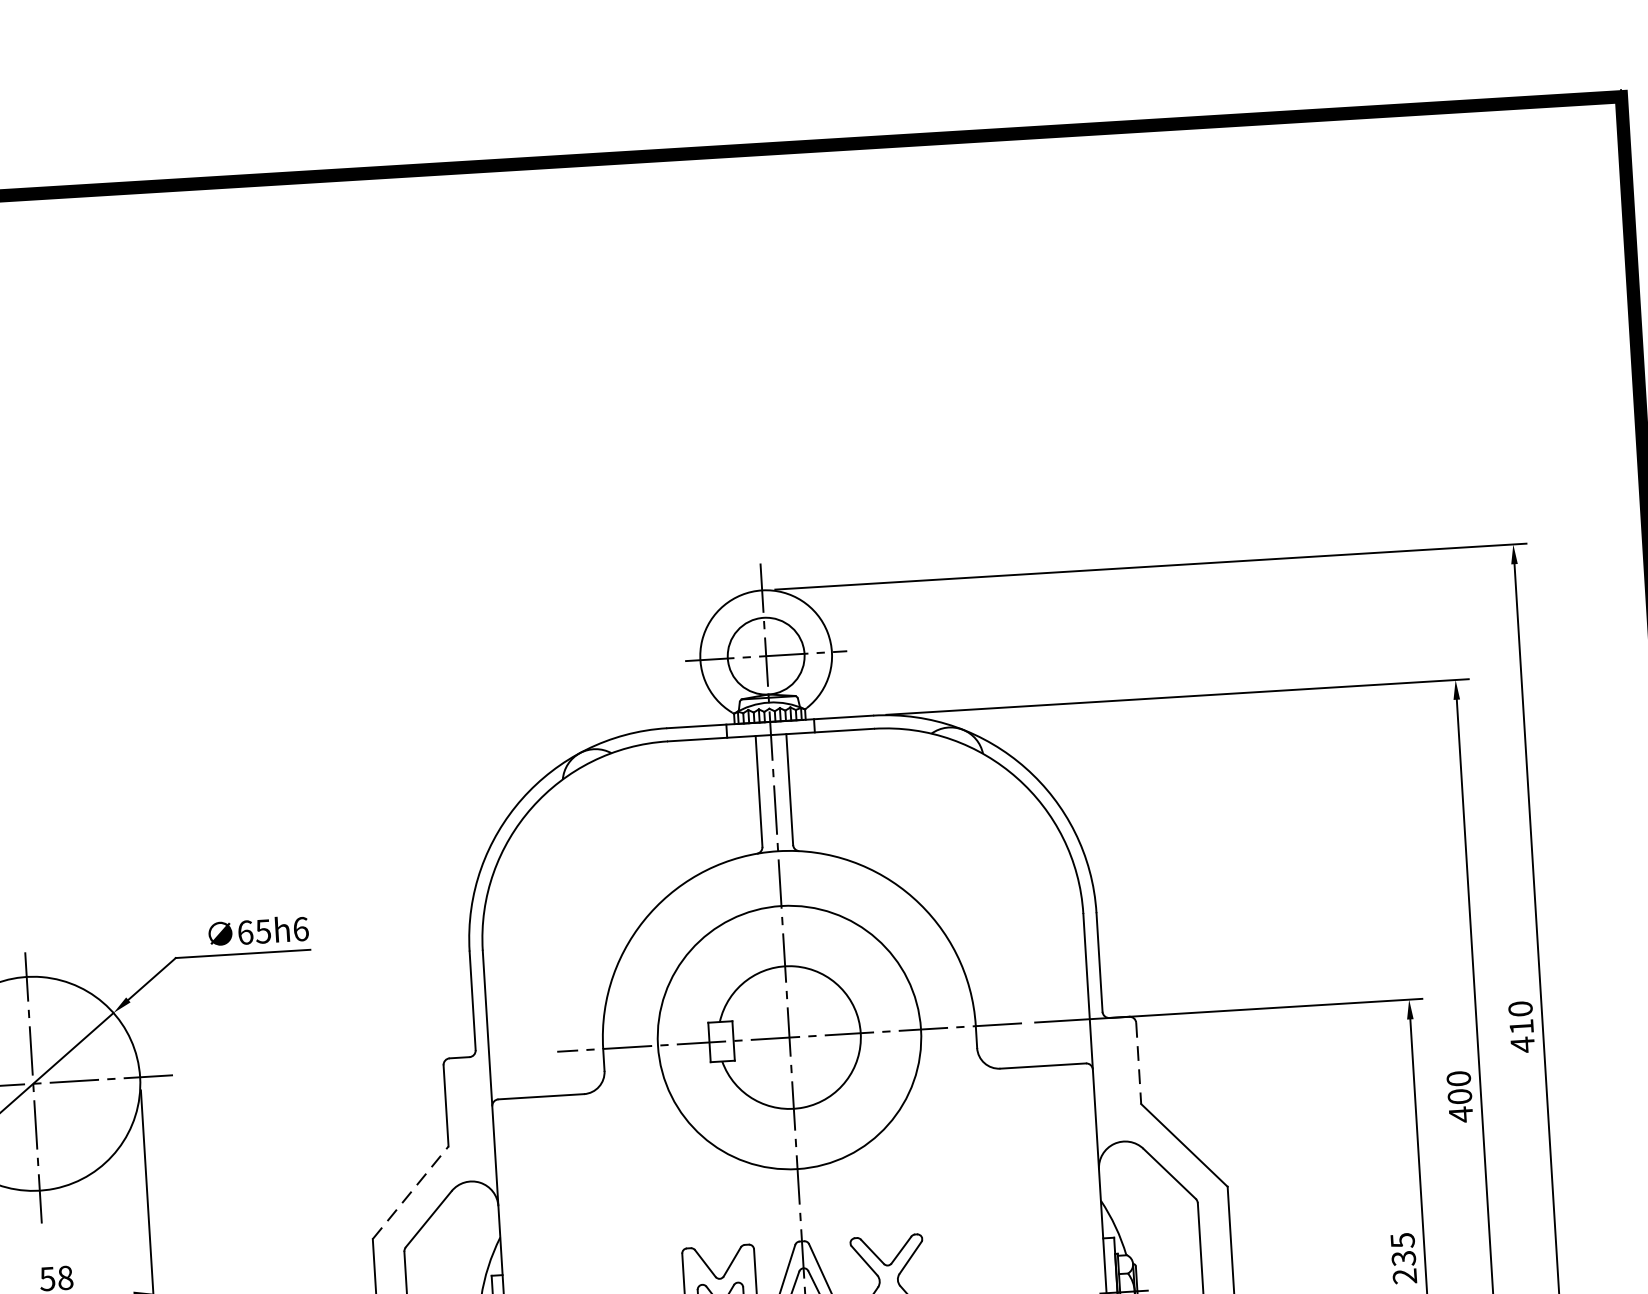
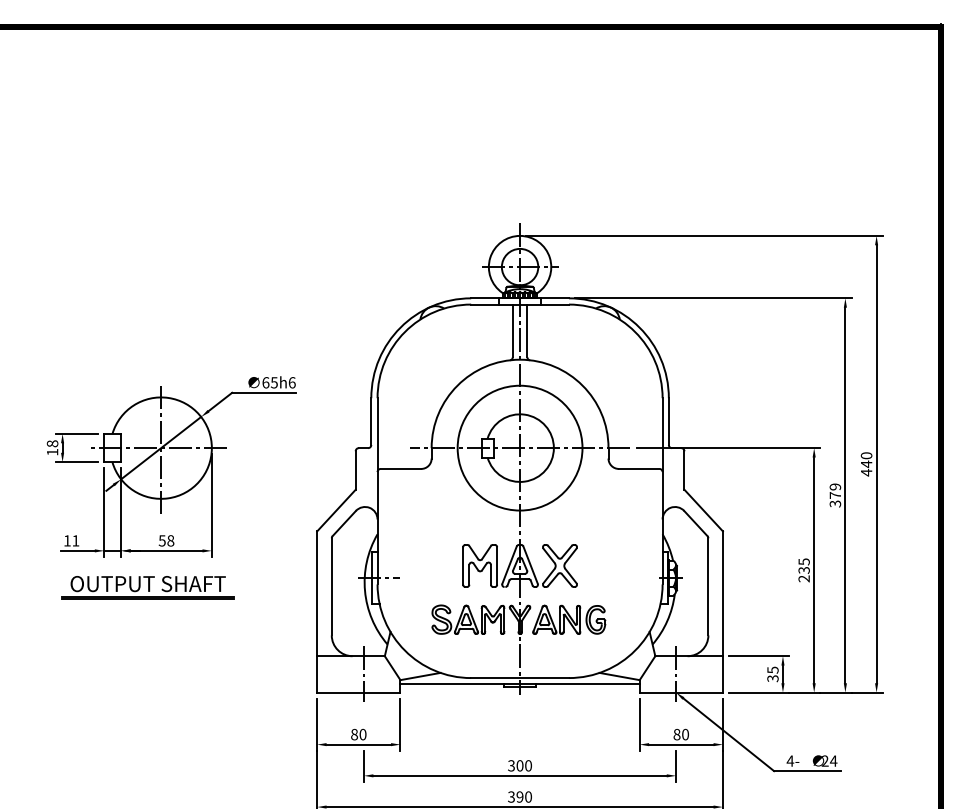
text: (1521, 1027) -> (866, 464), 410 -> 440
line: (1138, 1065) -> (684, 471), dashed -> solid
text: (1460, 1096) -> (835, 495), 400 -> 379
line: (410, 1192) -> (336, 510), dashed -> solid

